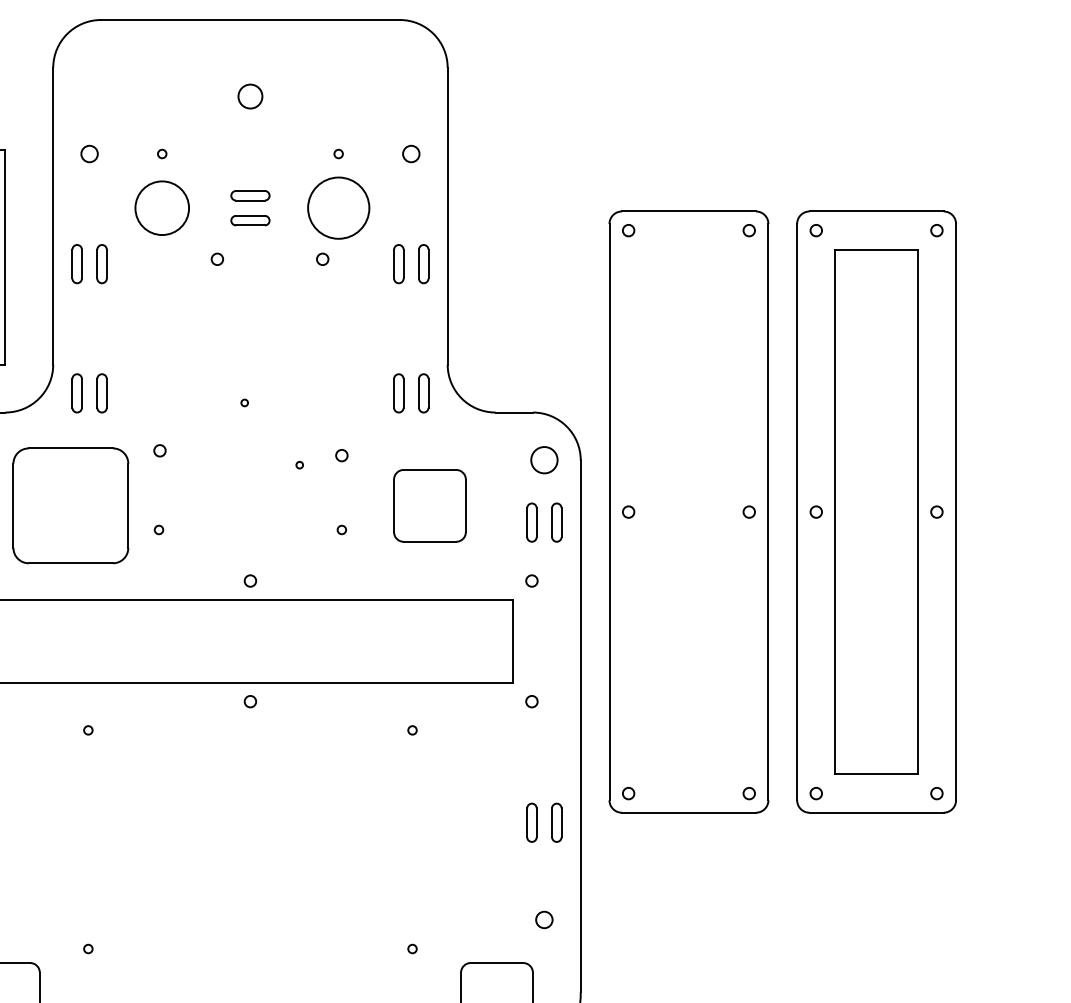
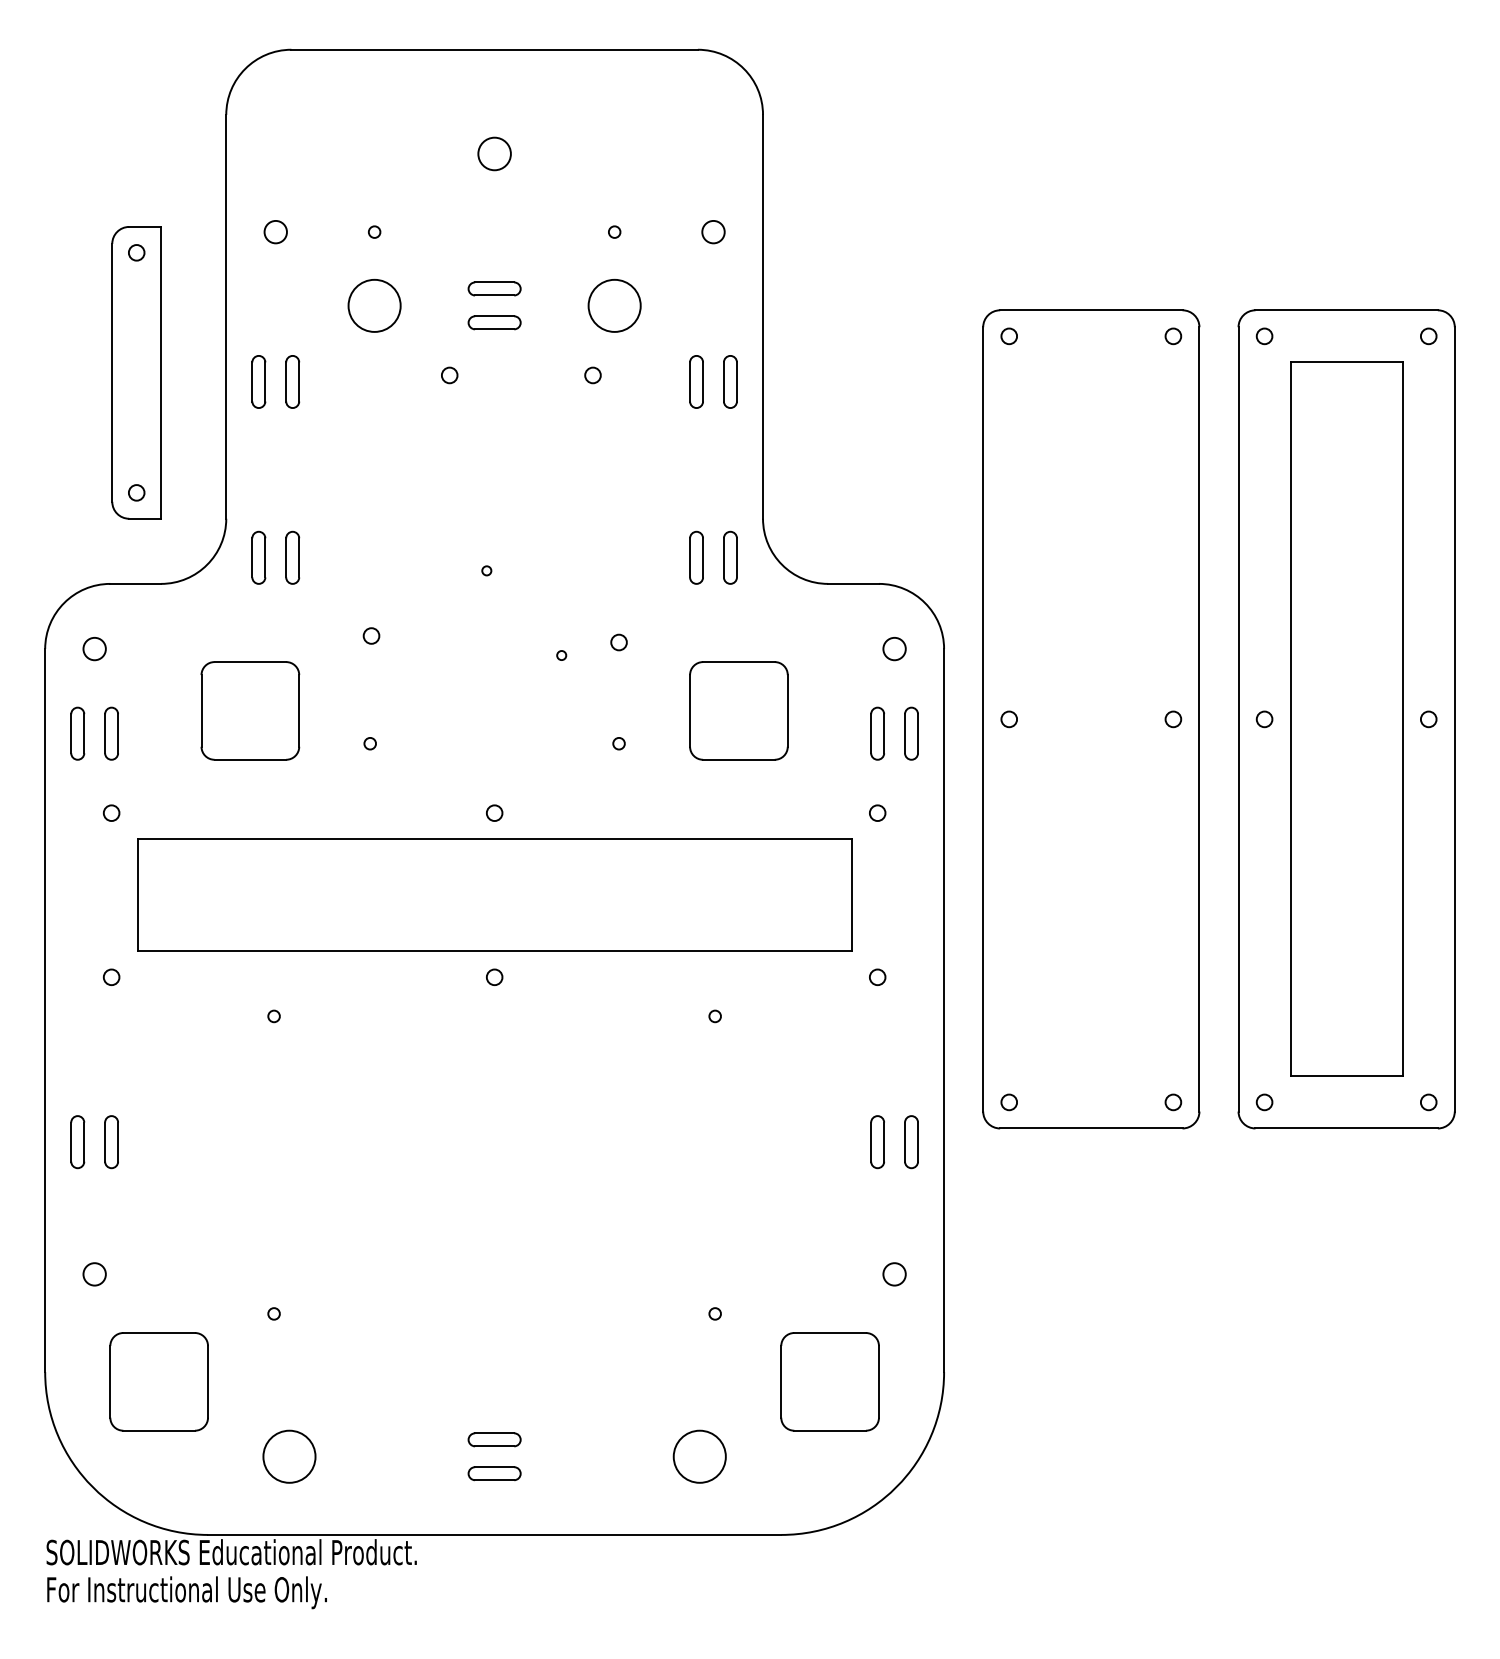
circle: (162, 207) -> (374, 305), size x0.71
circle: (338, 207) -> (614, 305), size x0.62
circle: (544, 460) -> (894, 649), size x0.62
part: (71, 505) -> (250, 710), size x0.62

